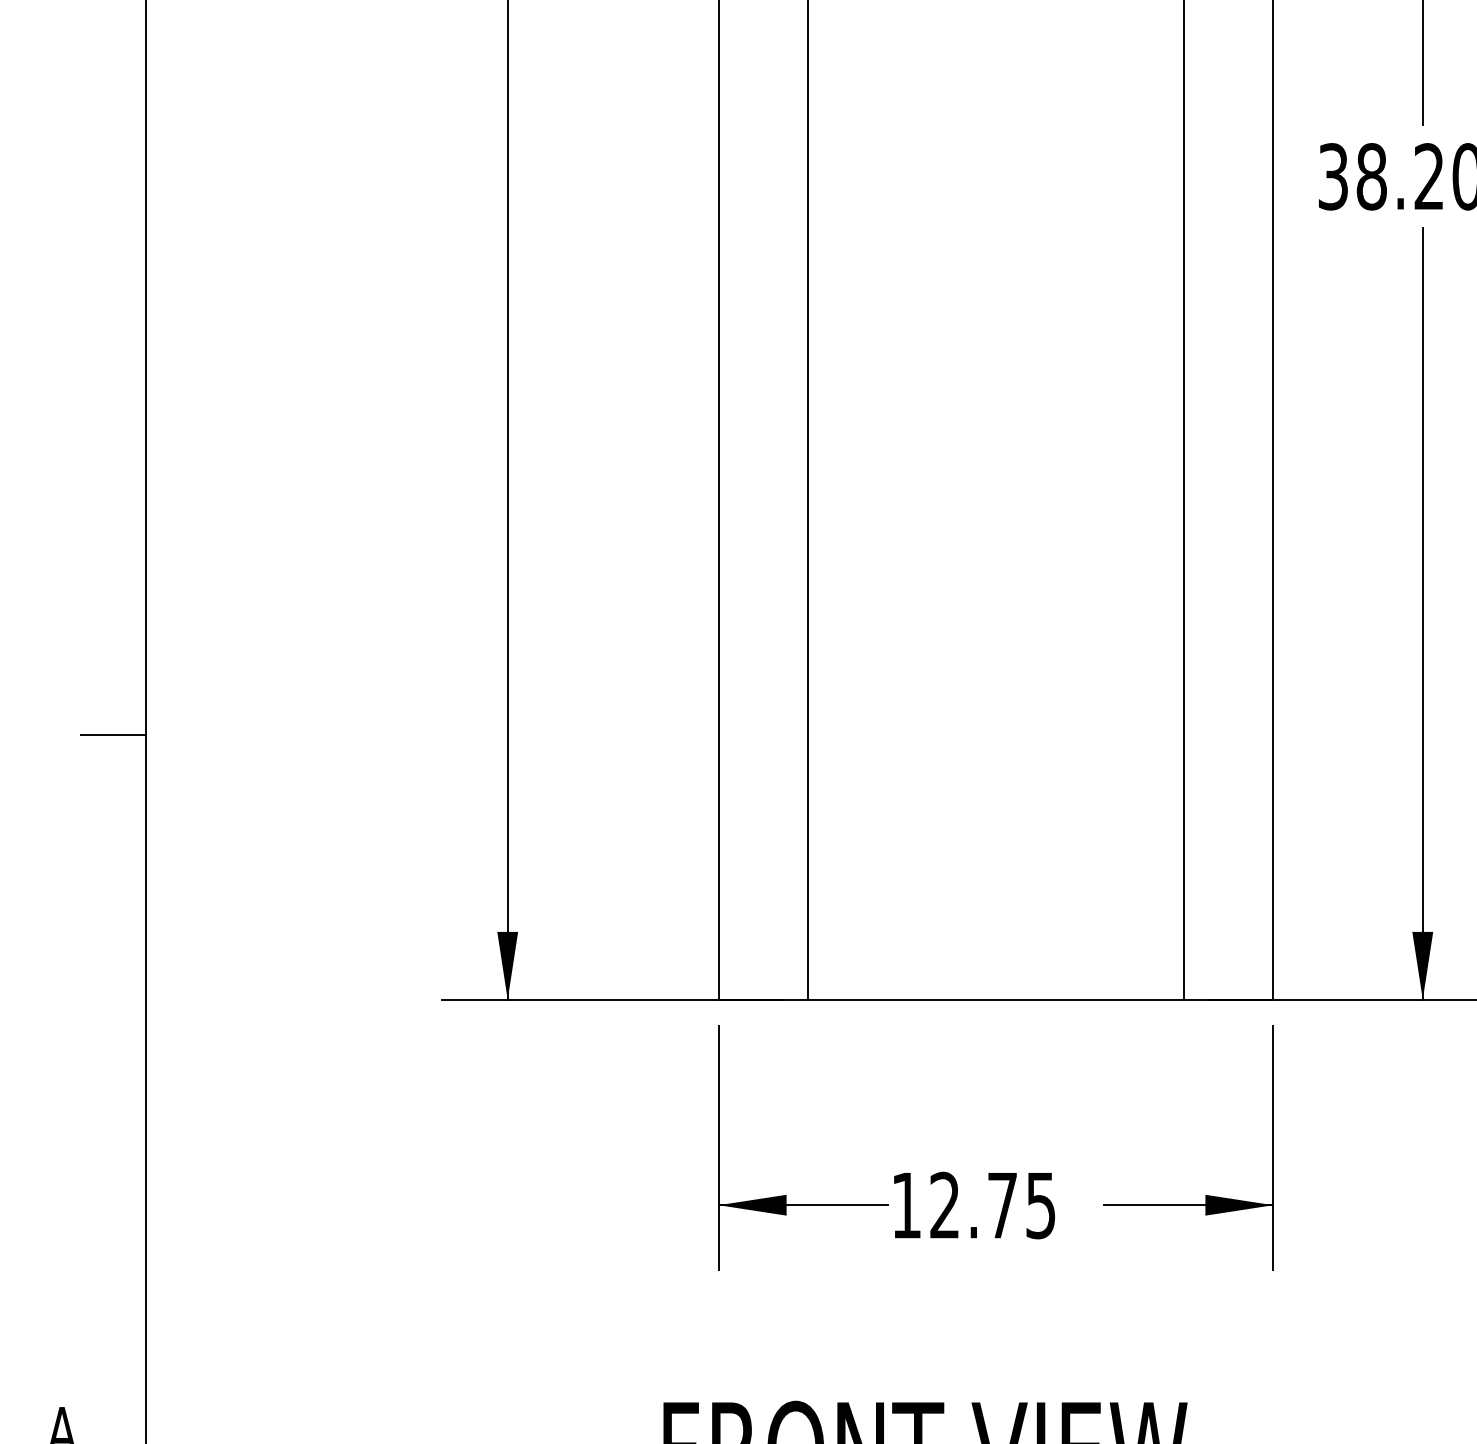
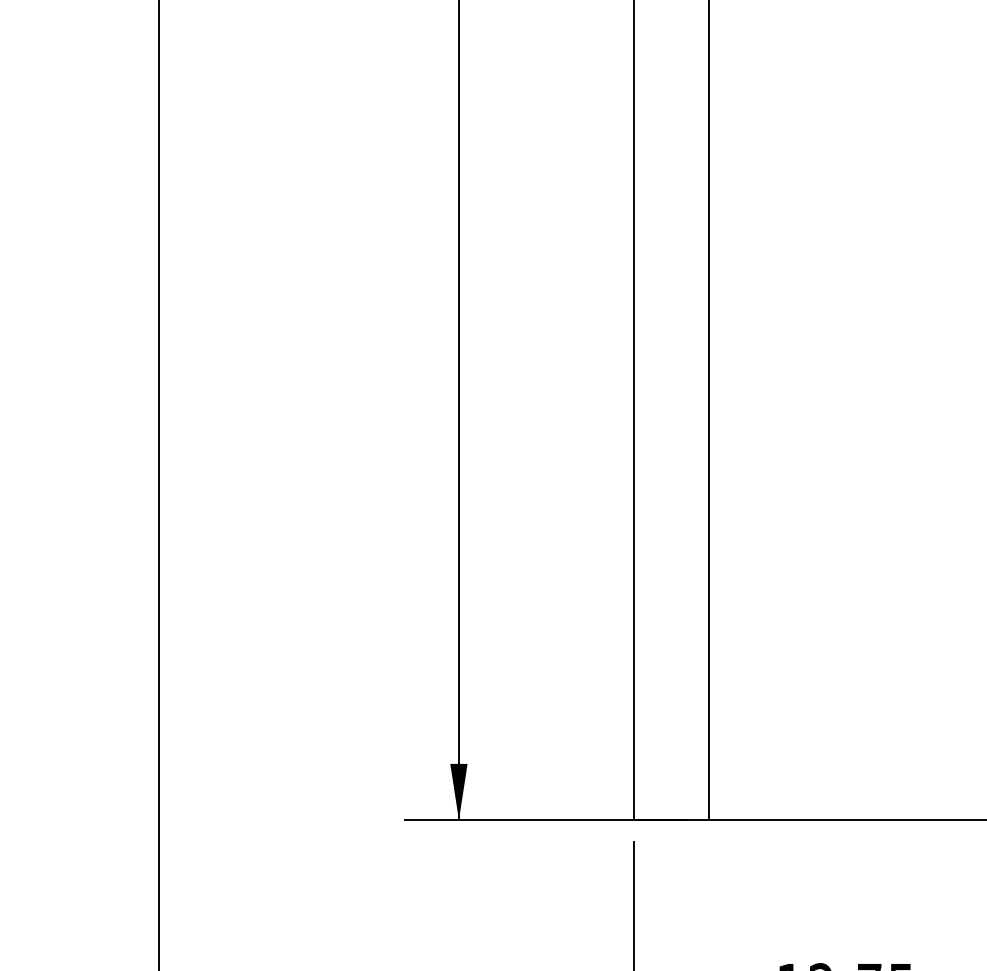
line: (113, 735) -> (131, 600), removed

